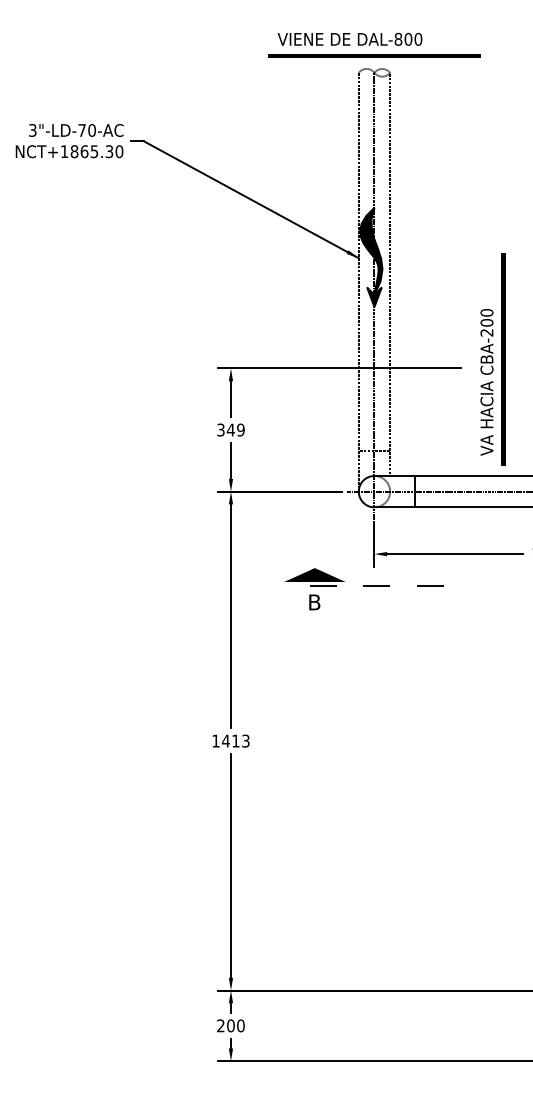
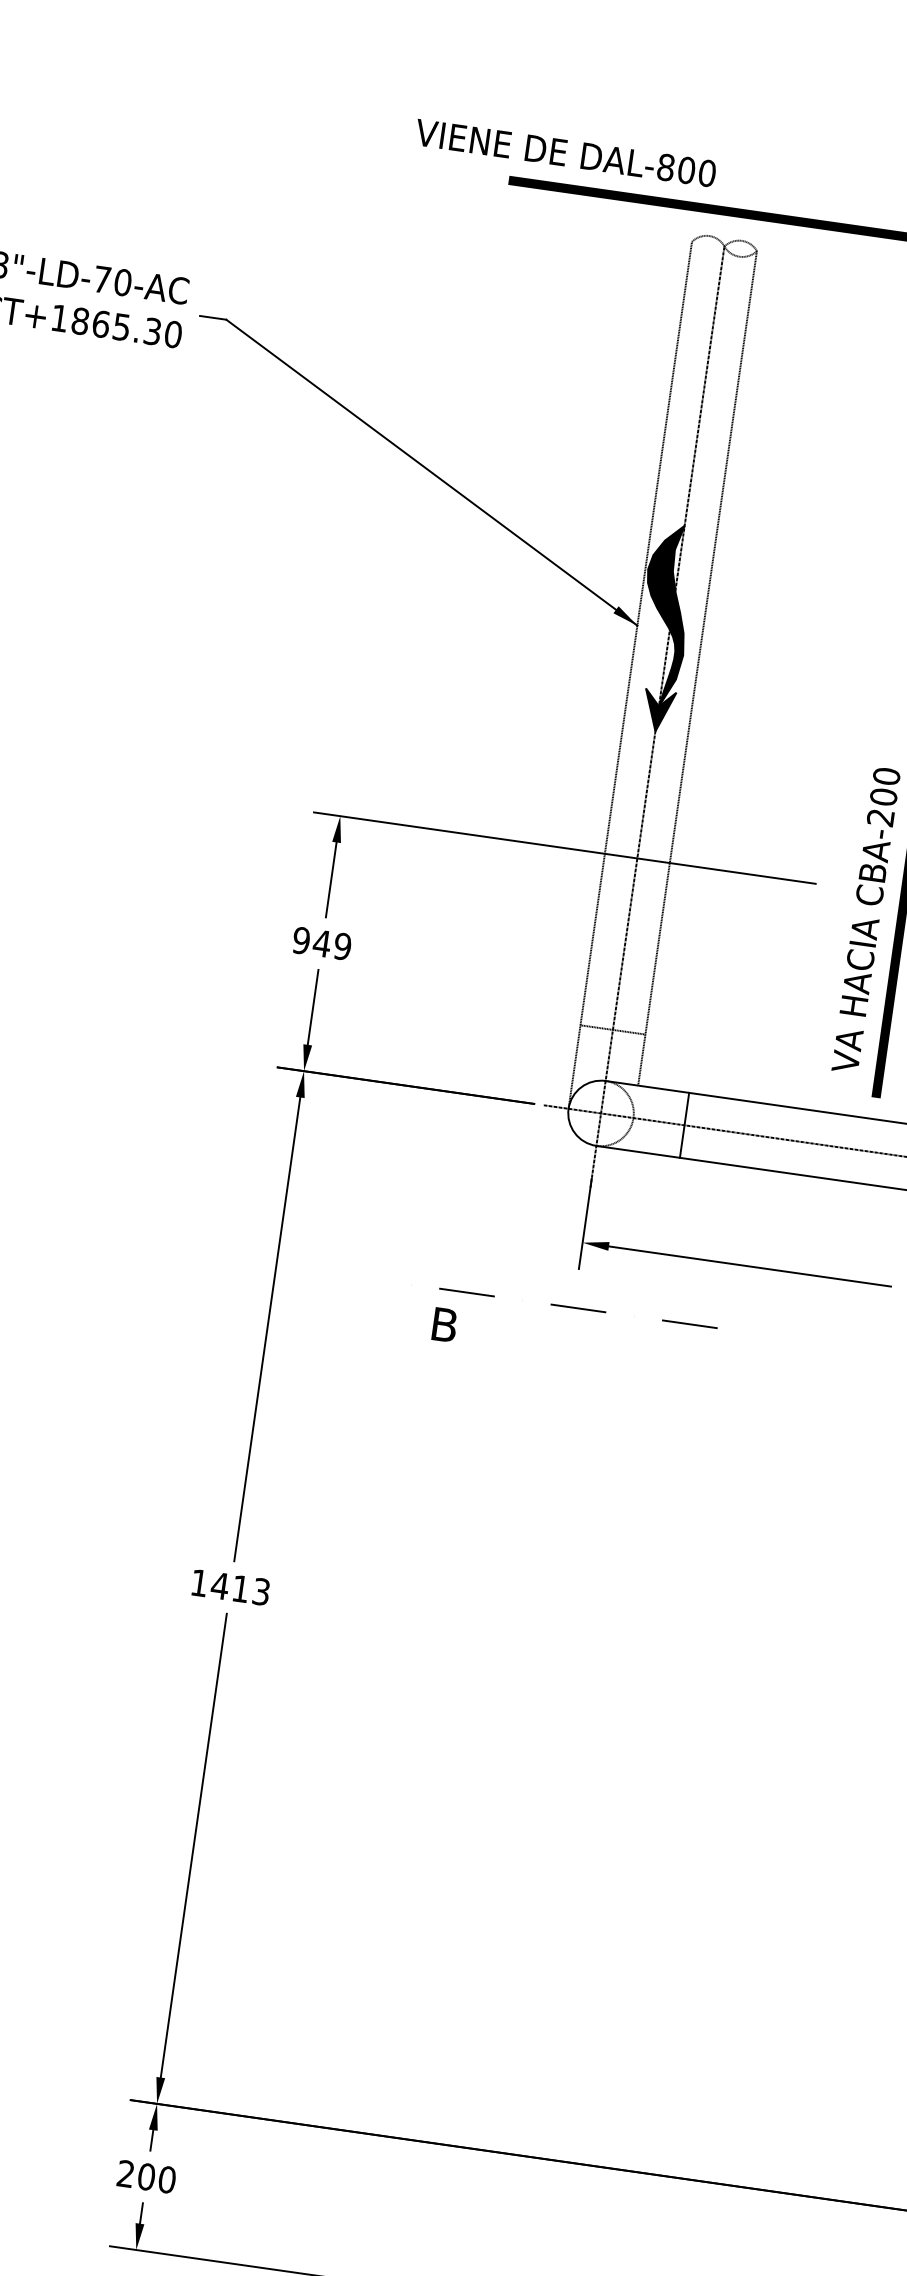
text: (349, 38) -> (564, 151), moved
text: (220, 429) -> (300, 939), 349 -> 949
fill: (314, 575) -> (452, 1269), removed

